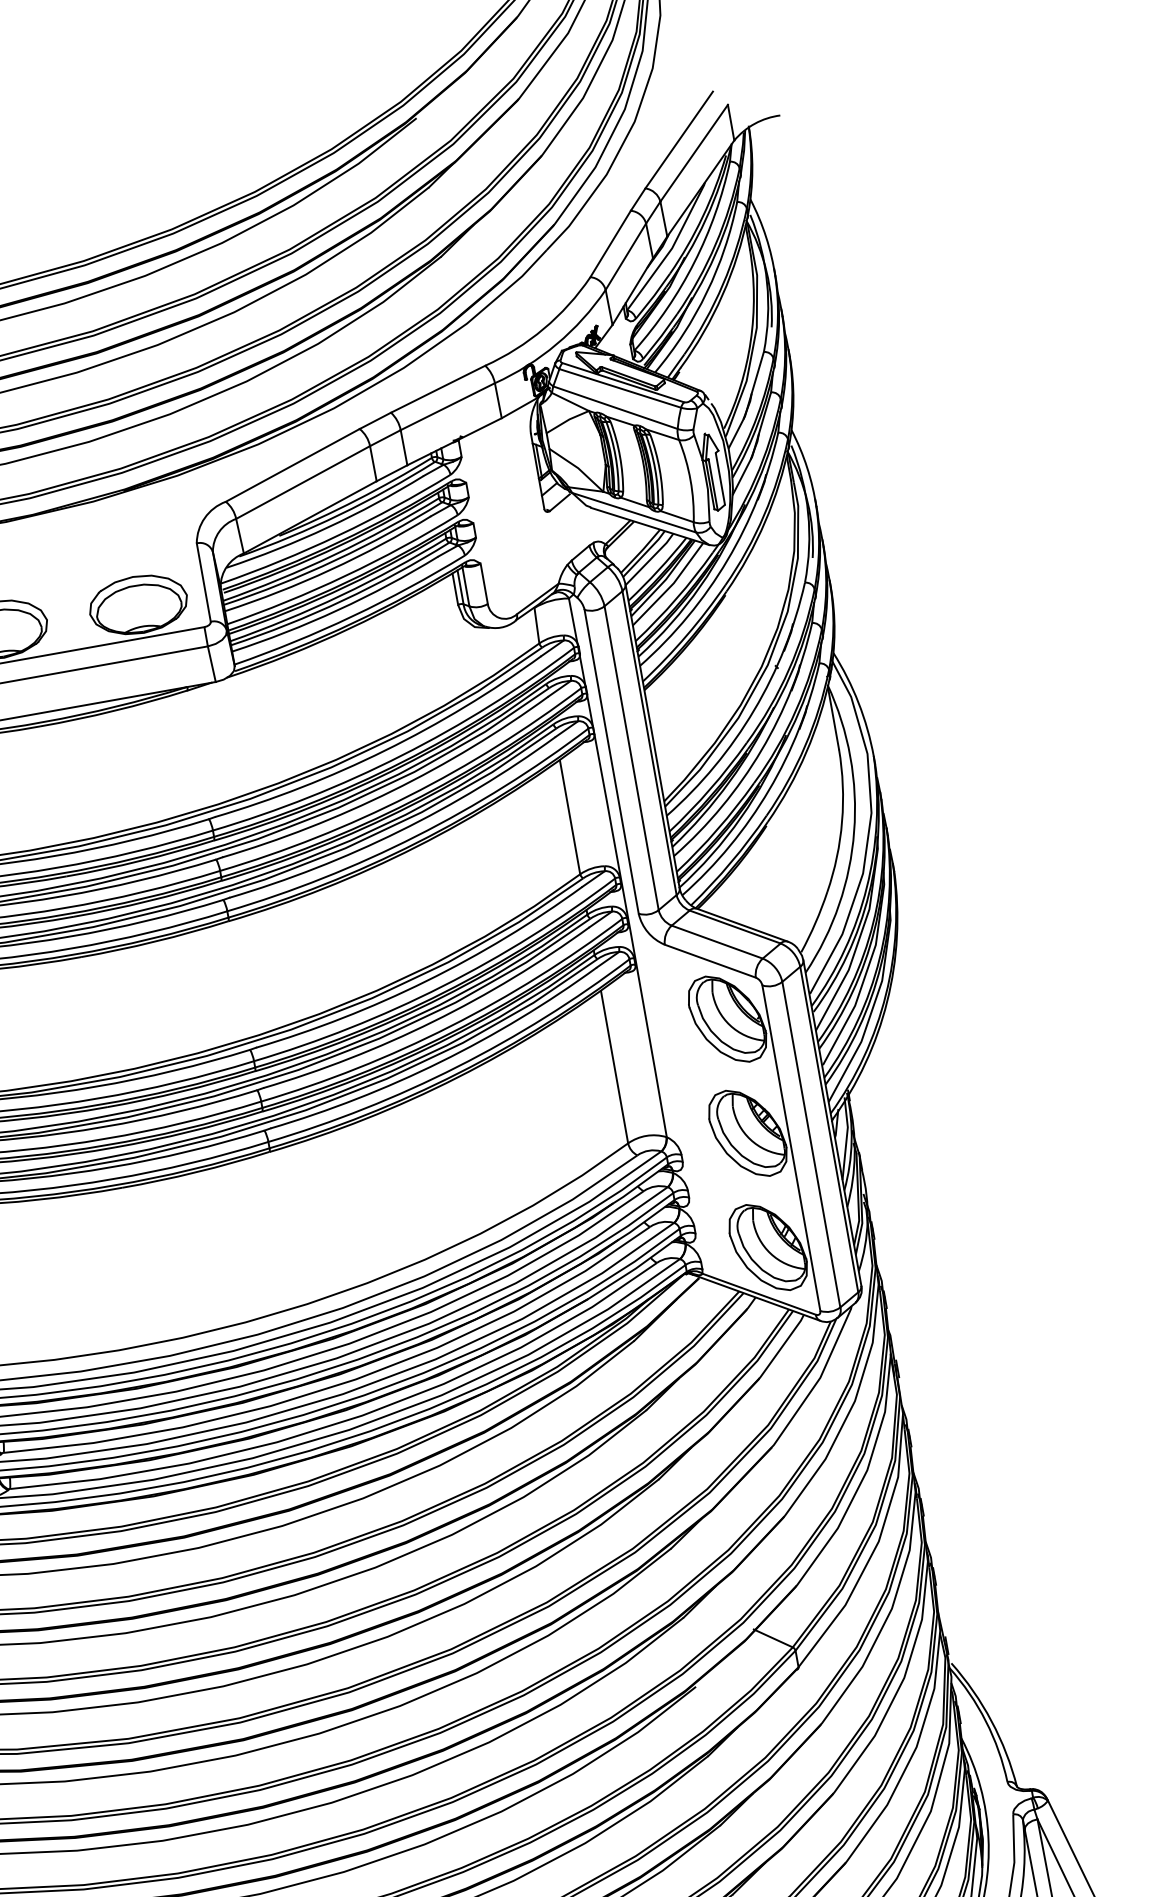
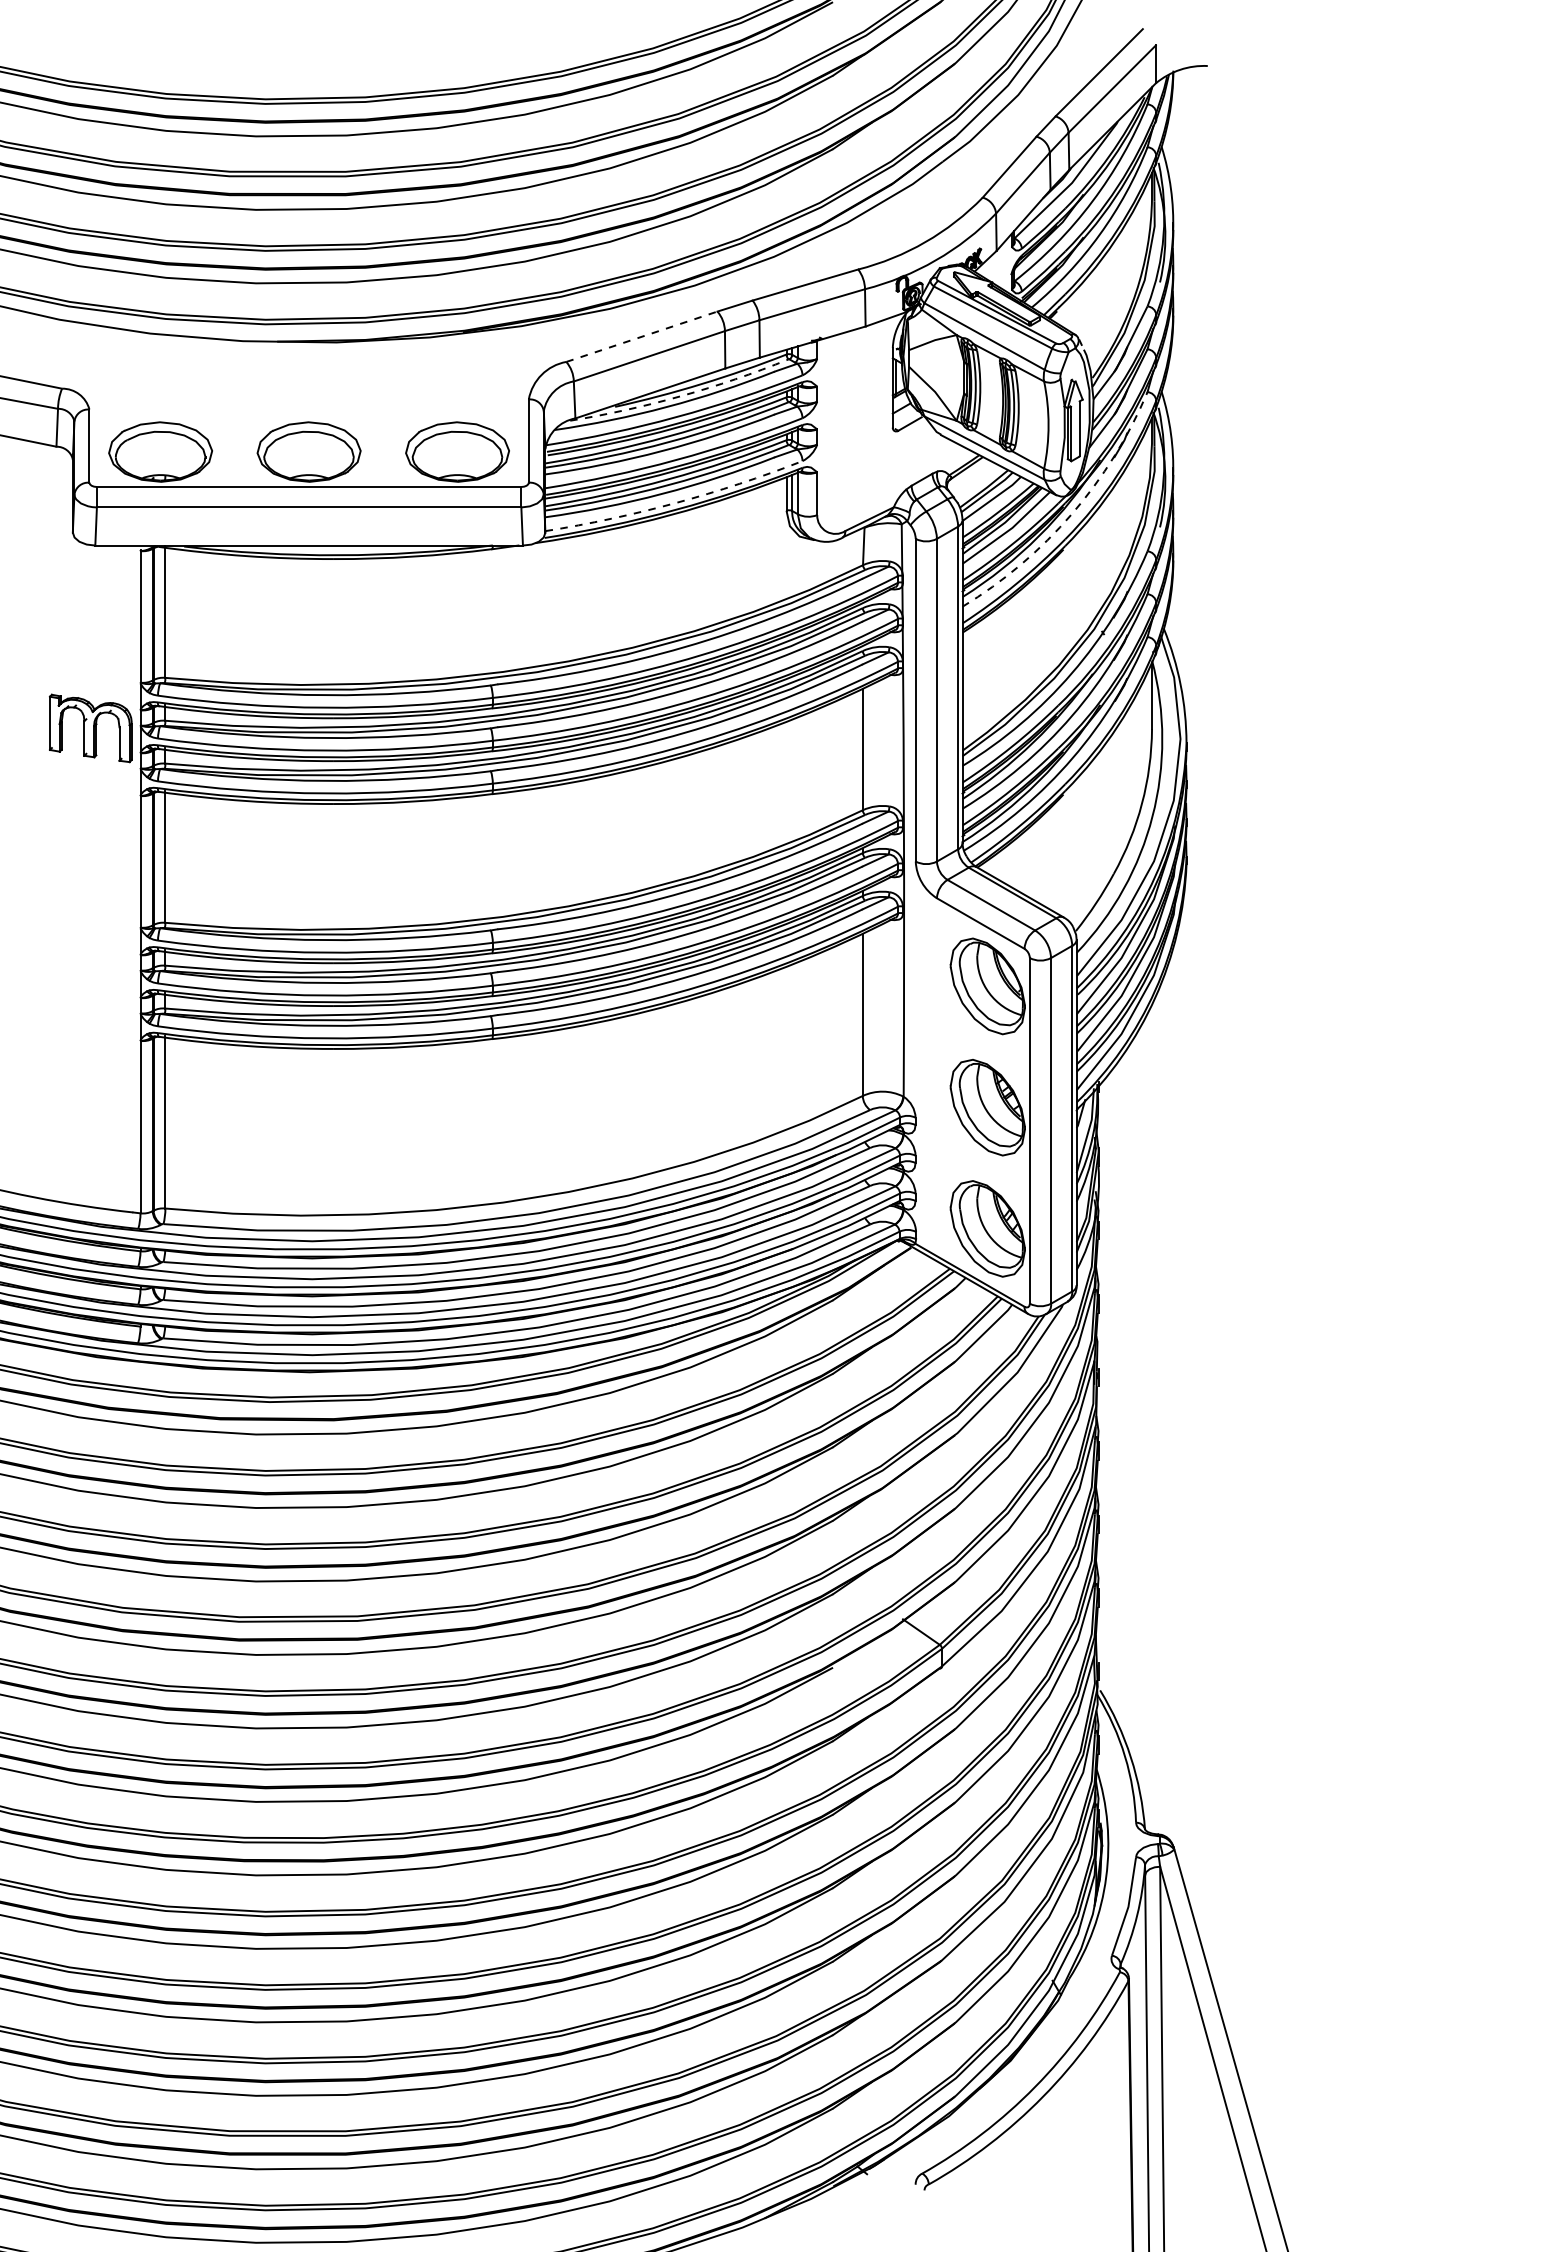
line: (292, 465) -> (641, 336), solid -> dashed
arc: (340, 515) -> (681, 396), solid -> dashed
arc: (727, 560) -> (1071, 514), solid -> dashed
arc: (352, 616) -> (675, 503), solid -> dashed

